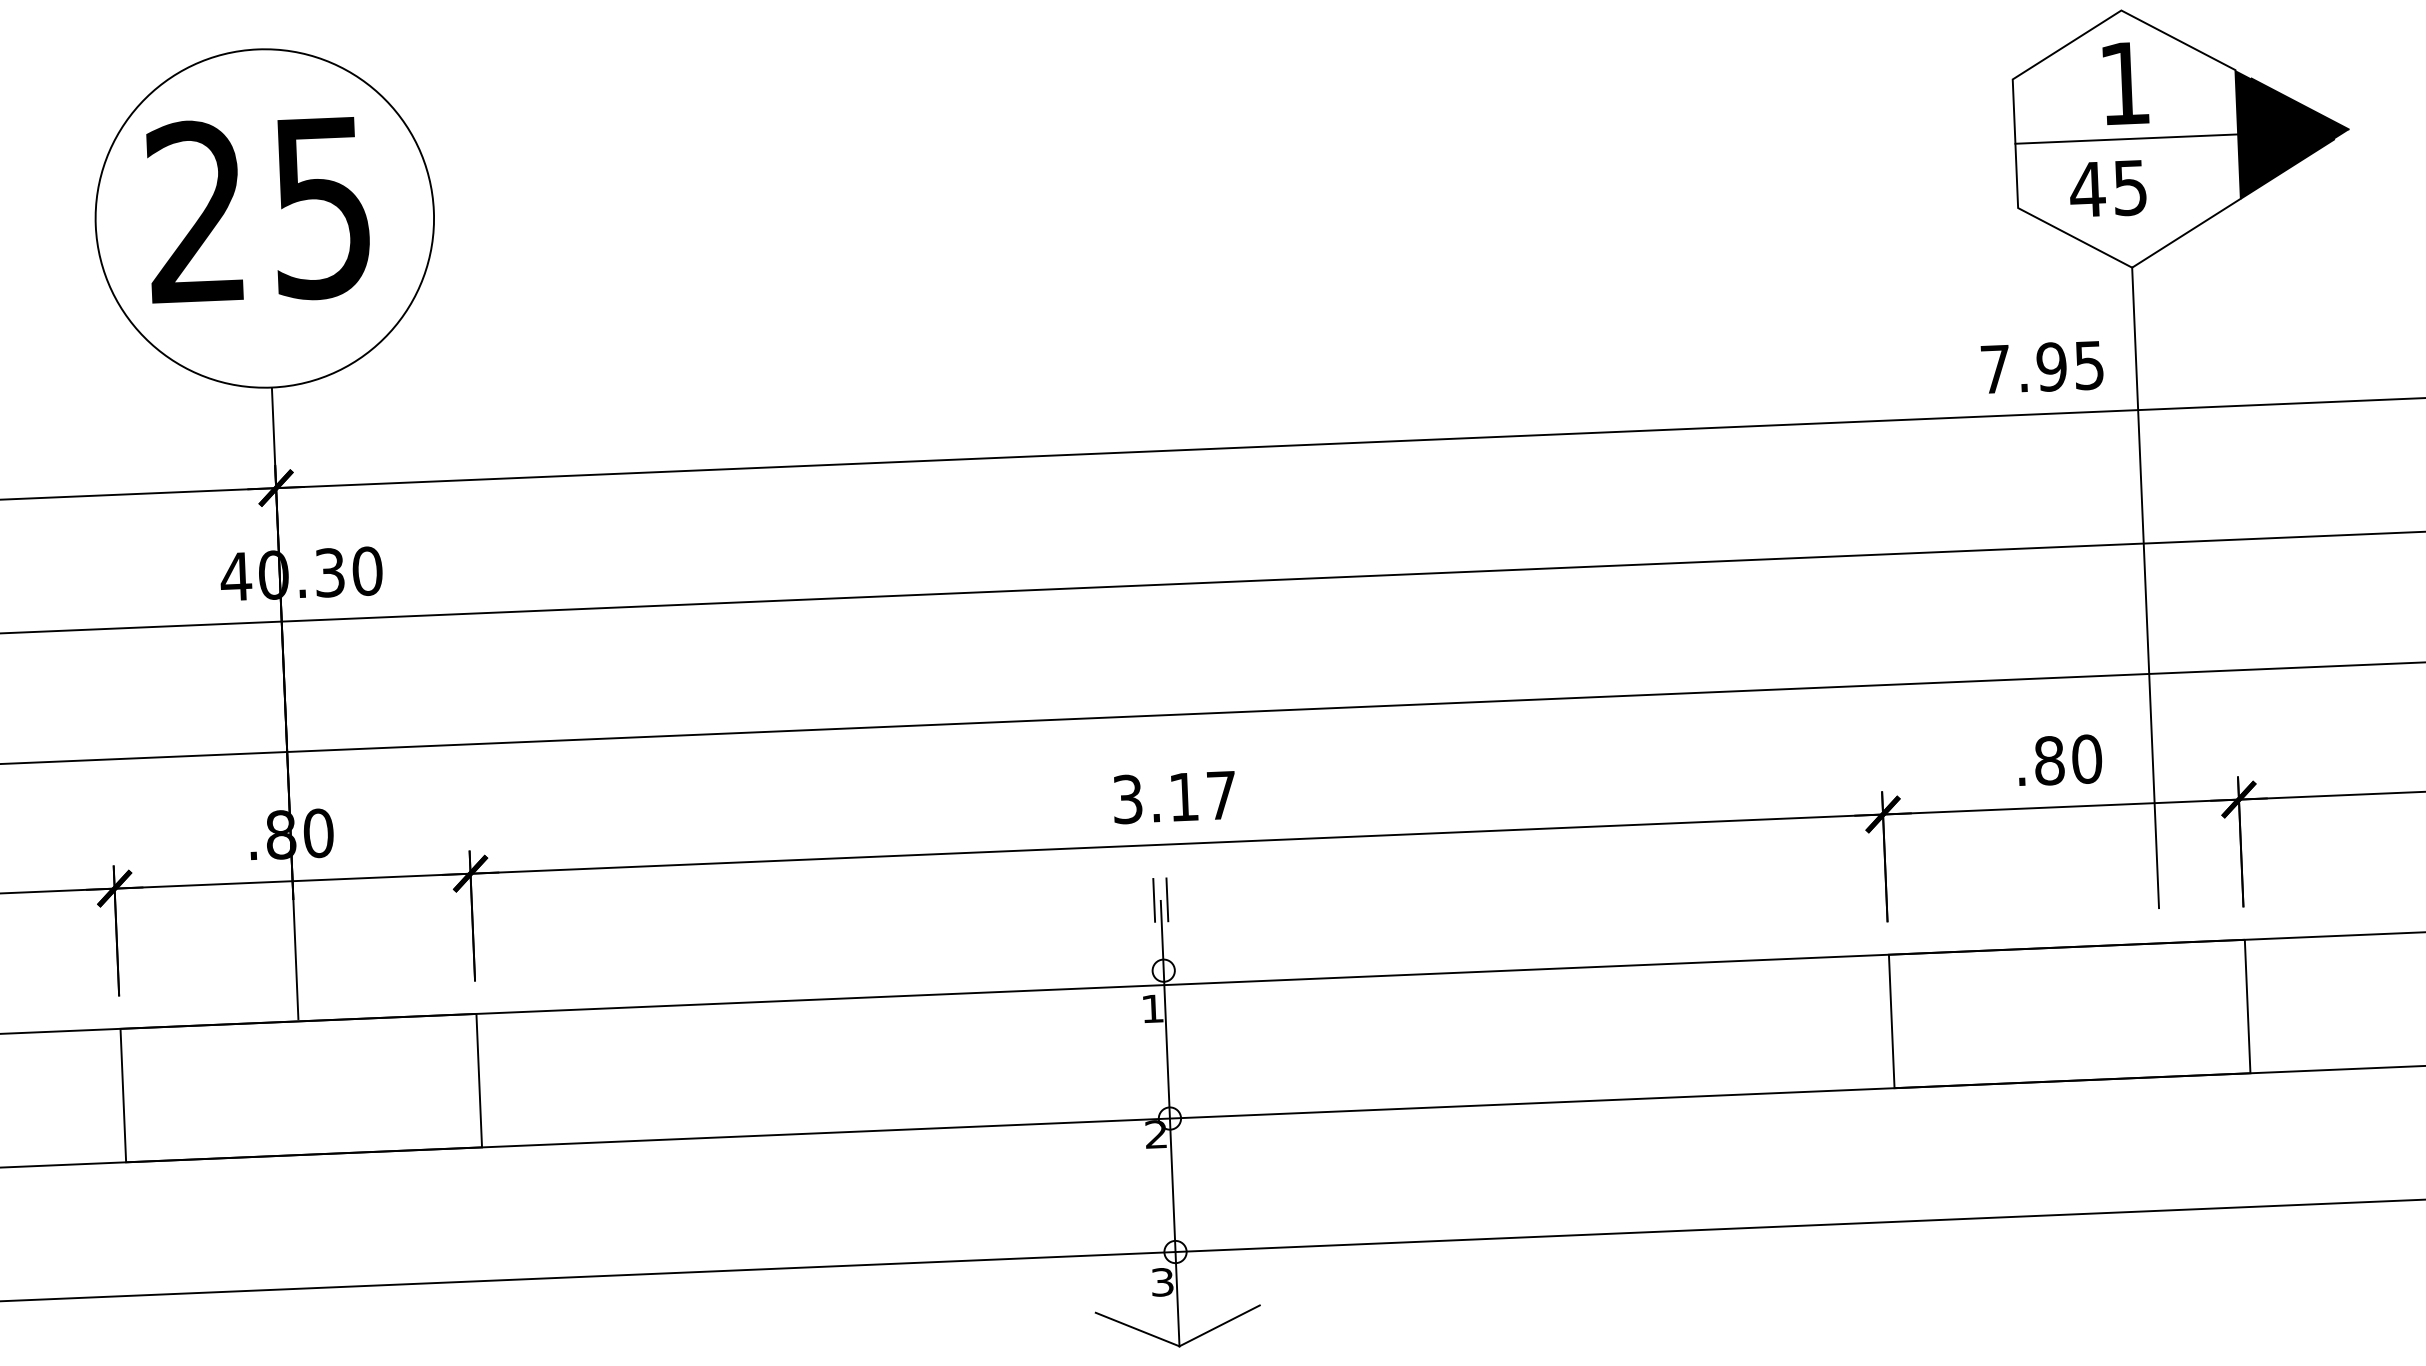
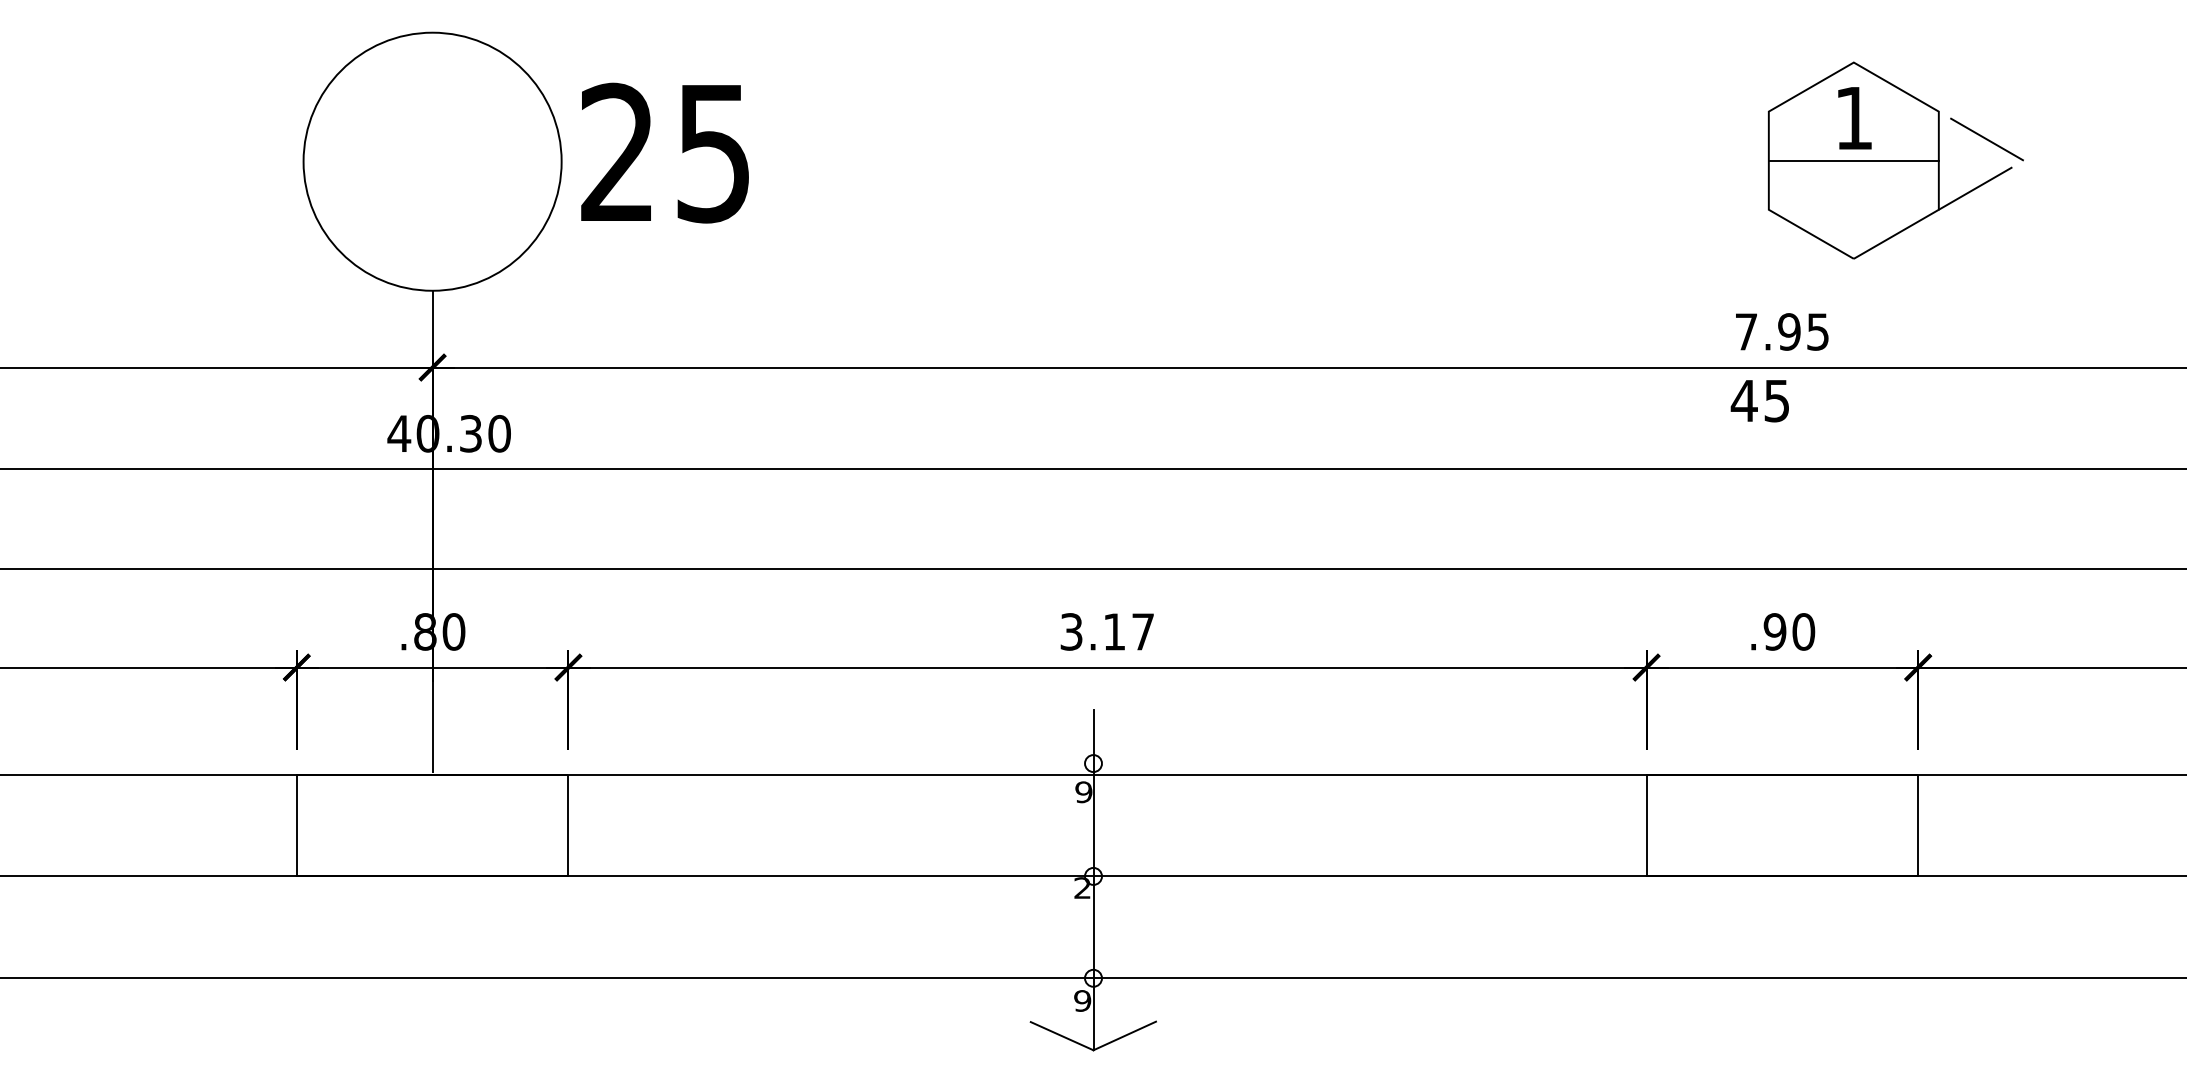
fill: (2292, 131) -> (1980, 160), removed
text: (2107, 189) -> (1759, 401), moved
text: (257, 209) -> (664, 152), moved
line: (2145, 588) -> (1853, 503), removed
text: (2048, 760) -> (1774, 631), .80 -> .90
line: (1167, 899) -> (1098, 709), removed
line: (1154, 900) -> (1088, 709), removed
text: (1152, 1009) -> (1083, 792), 1 -> 9
text: (1162, 1281) -> (1082, 1000), 3 -> 9

